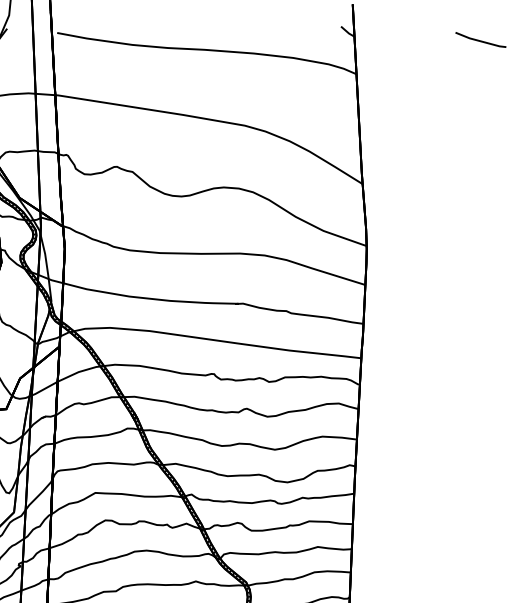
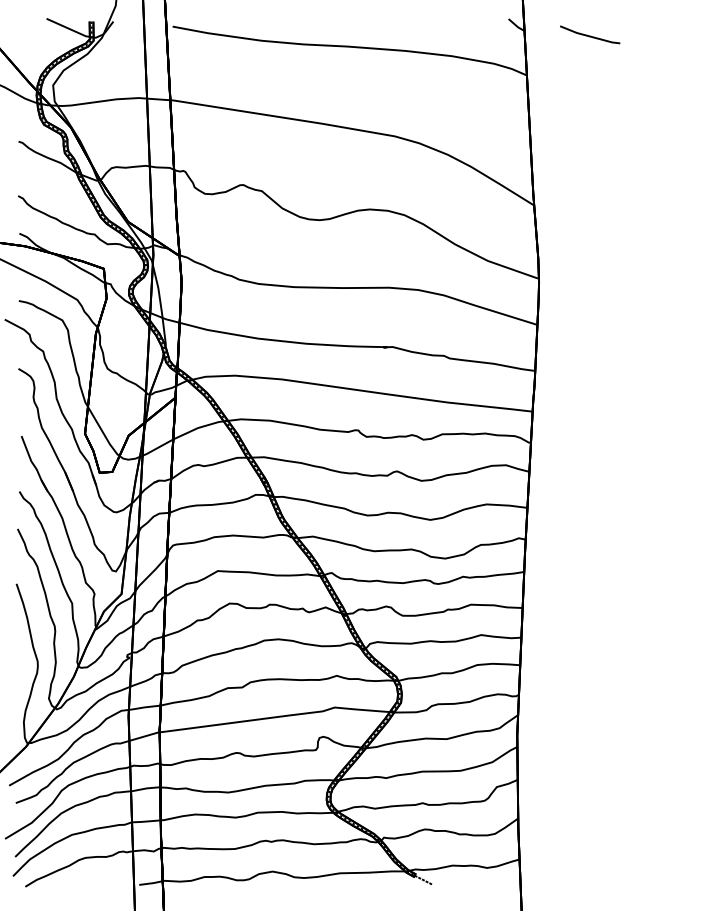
line: (481, 40) -> (590, 35), moved

